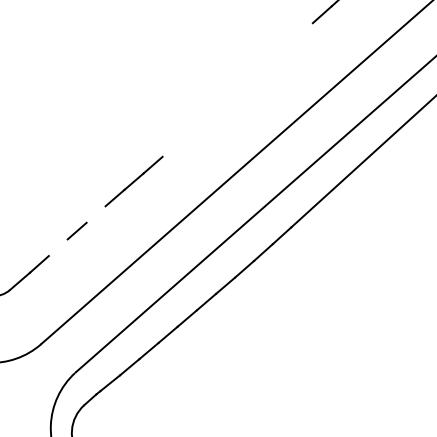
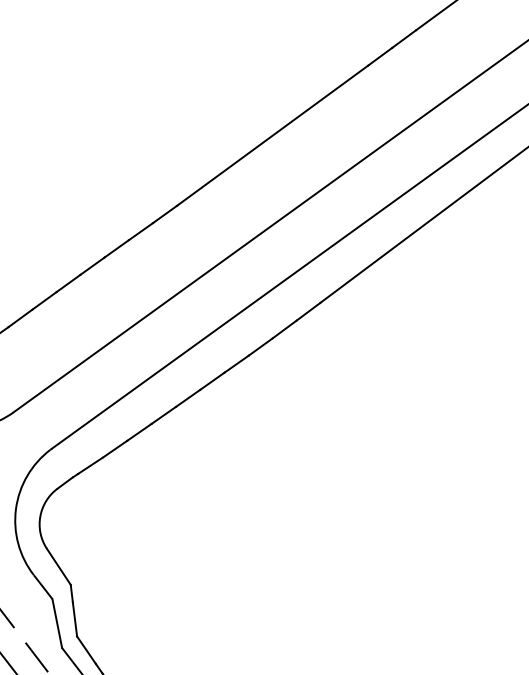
line: (237, 89) -> (272, 135), added
line: (95, 213) -> (92, 265), added
line: (58, 247) -> (44, 300), added

